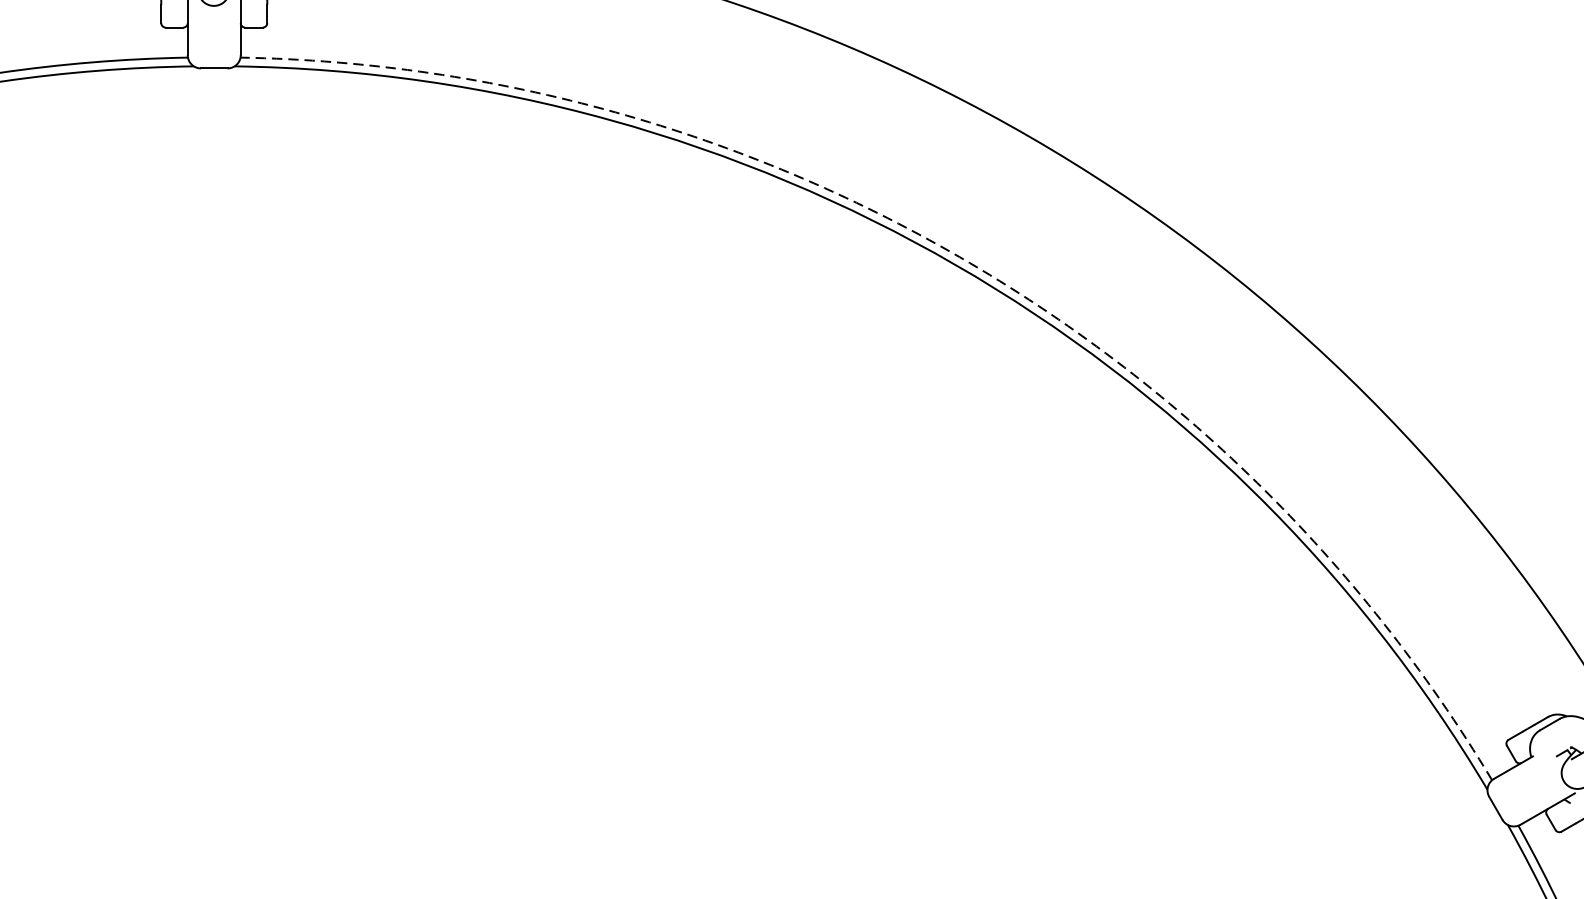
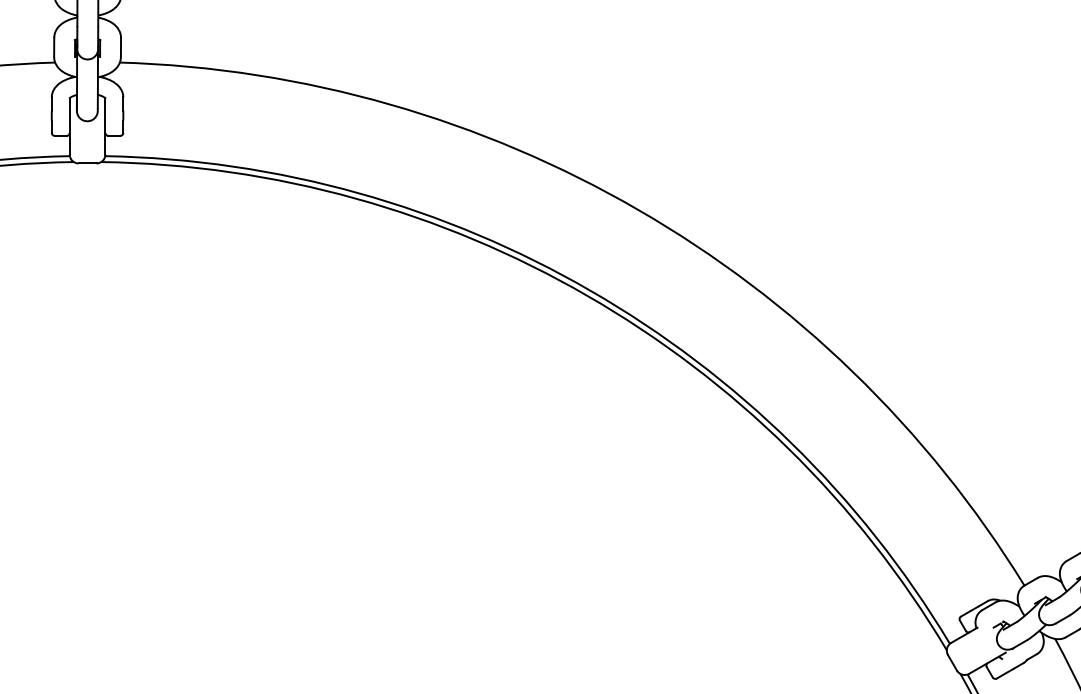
arc: (959, 256) -> (590, 290), dashed -> solid

